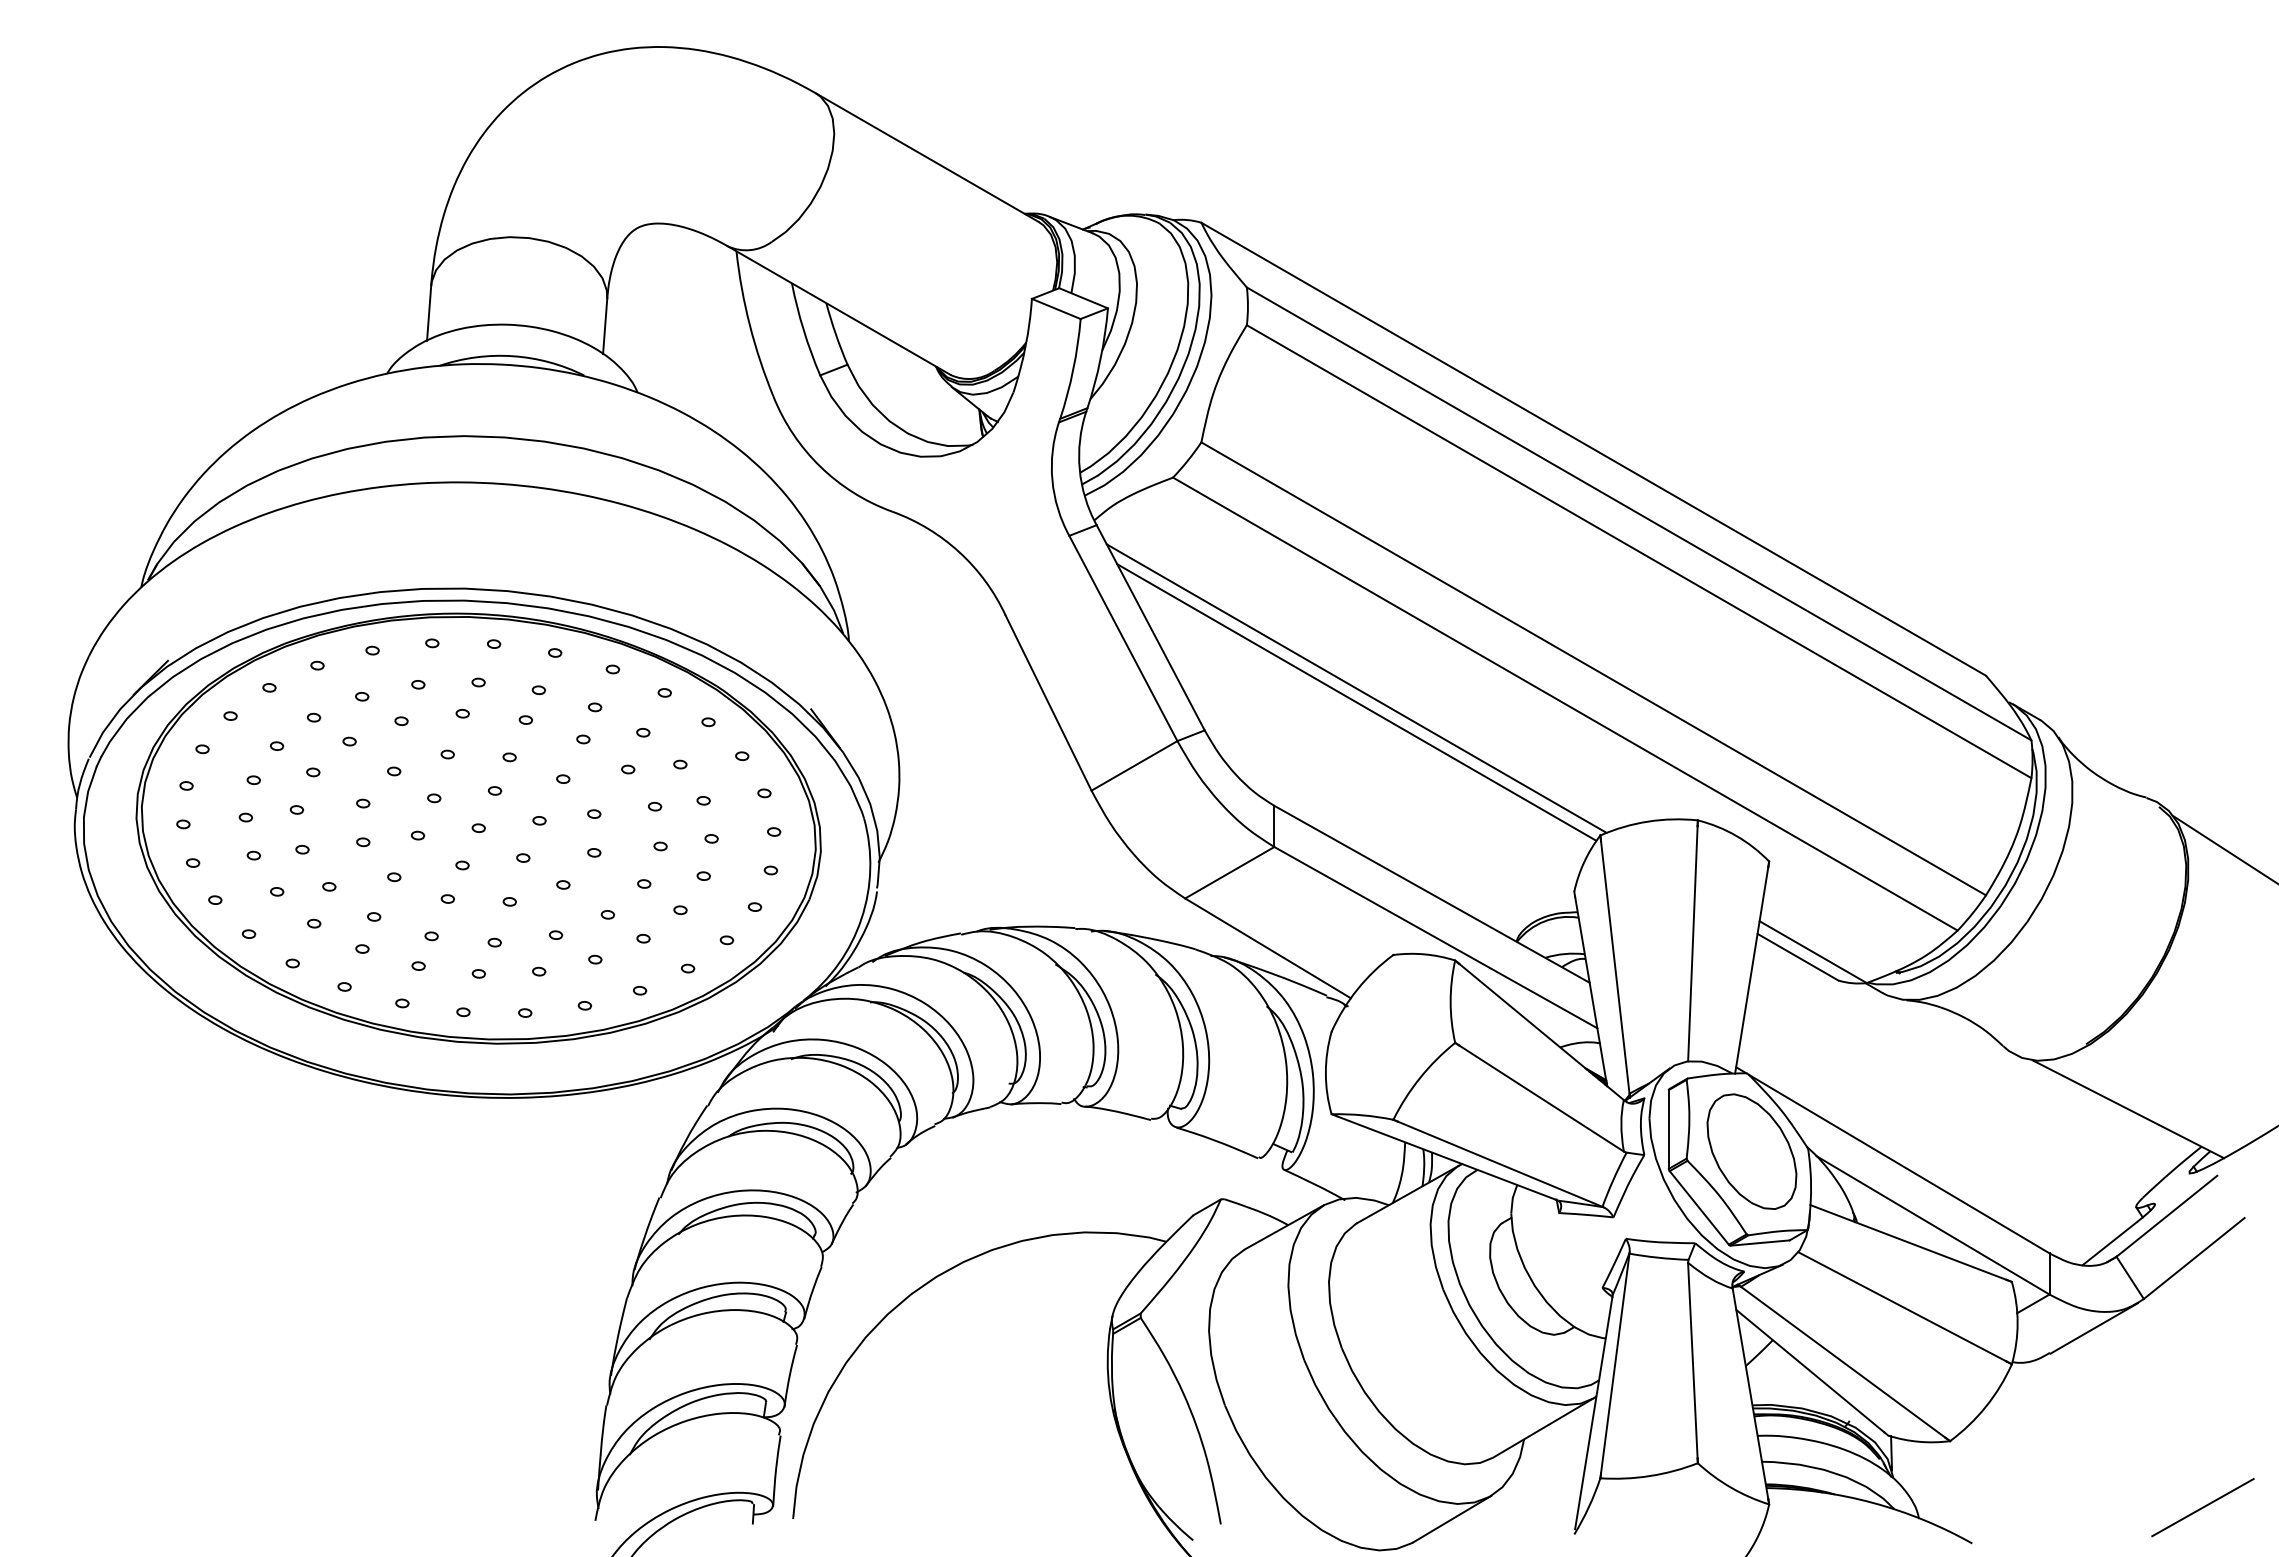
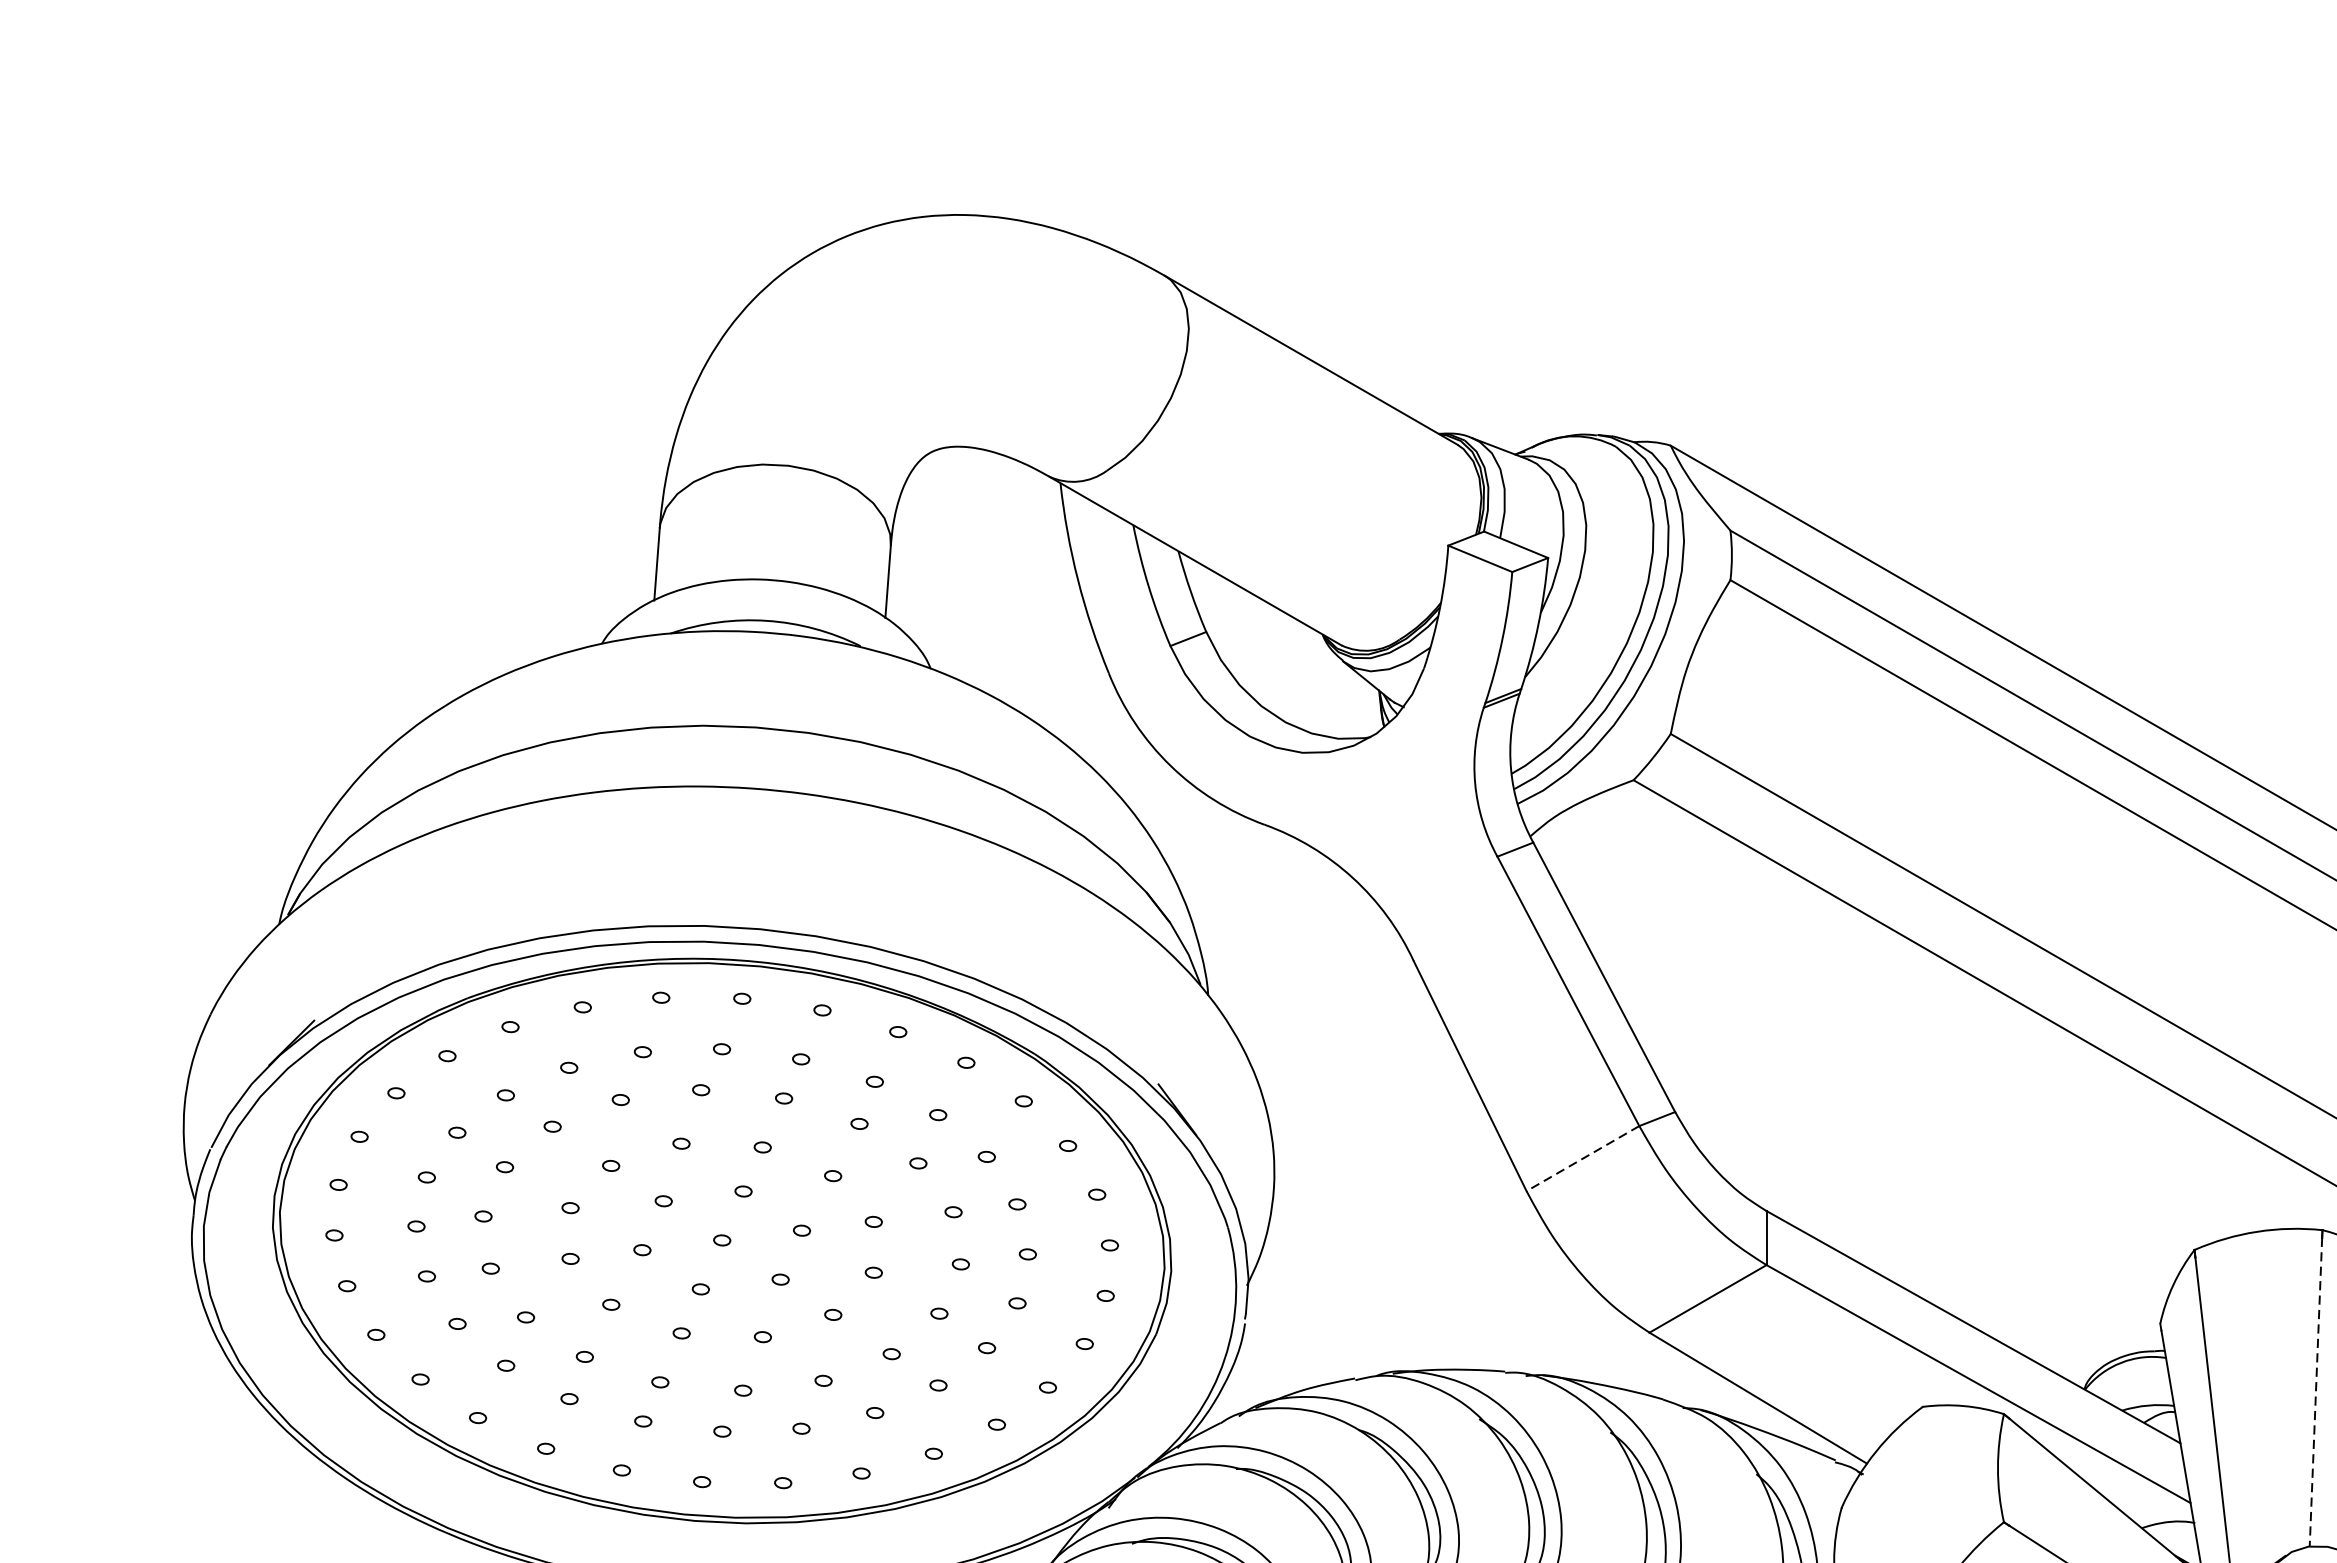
line: (1356, 688) -> (1874, 1057), removed
line: (1356, 702) -> (1874, 1075), removed
line: (1134, 765) -> (1582, 1158), solid -> dashed
line: (1692, 943) -> (2315, 1391), solid -> dashed

